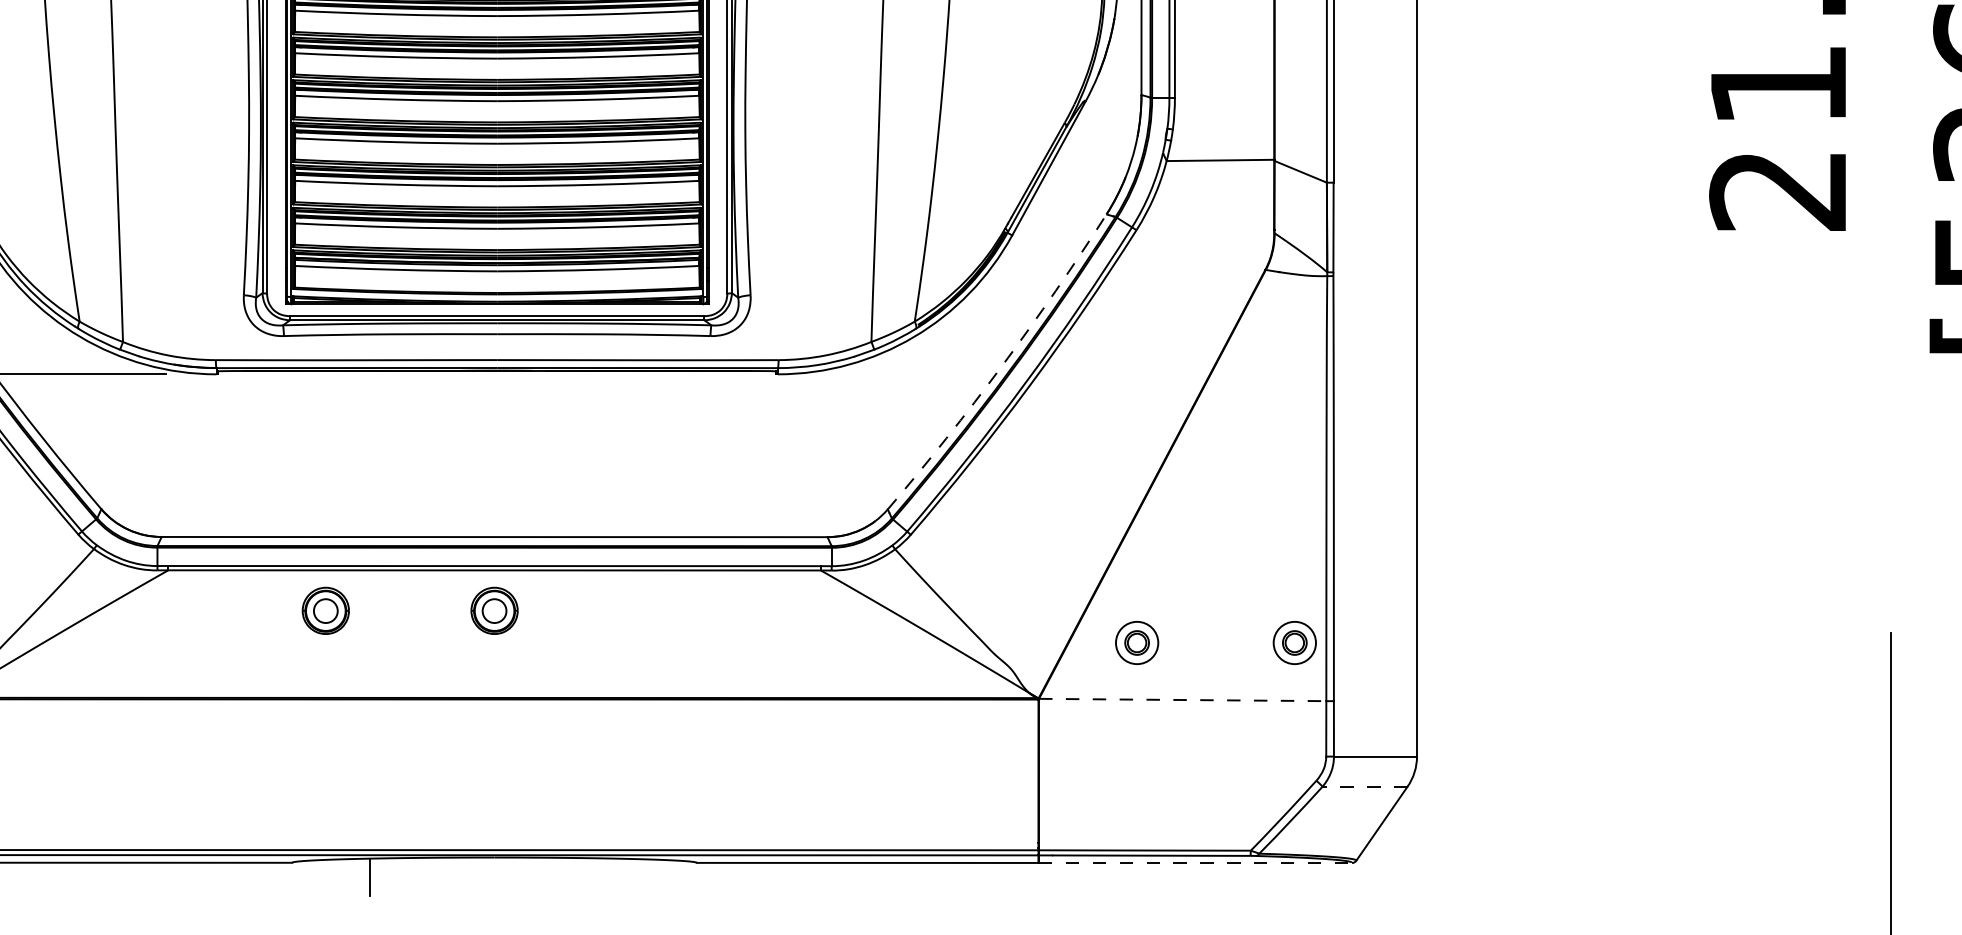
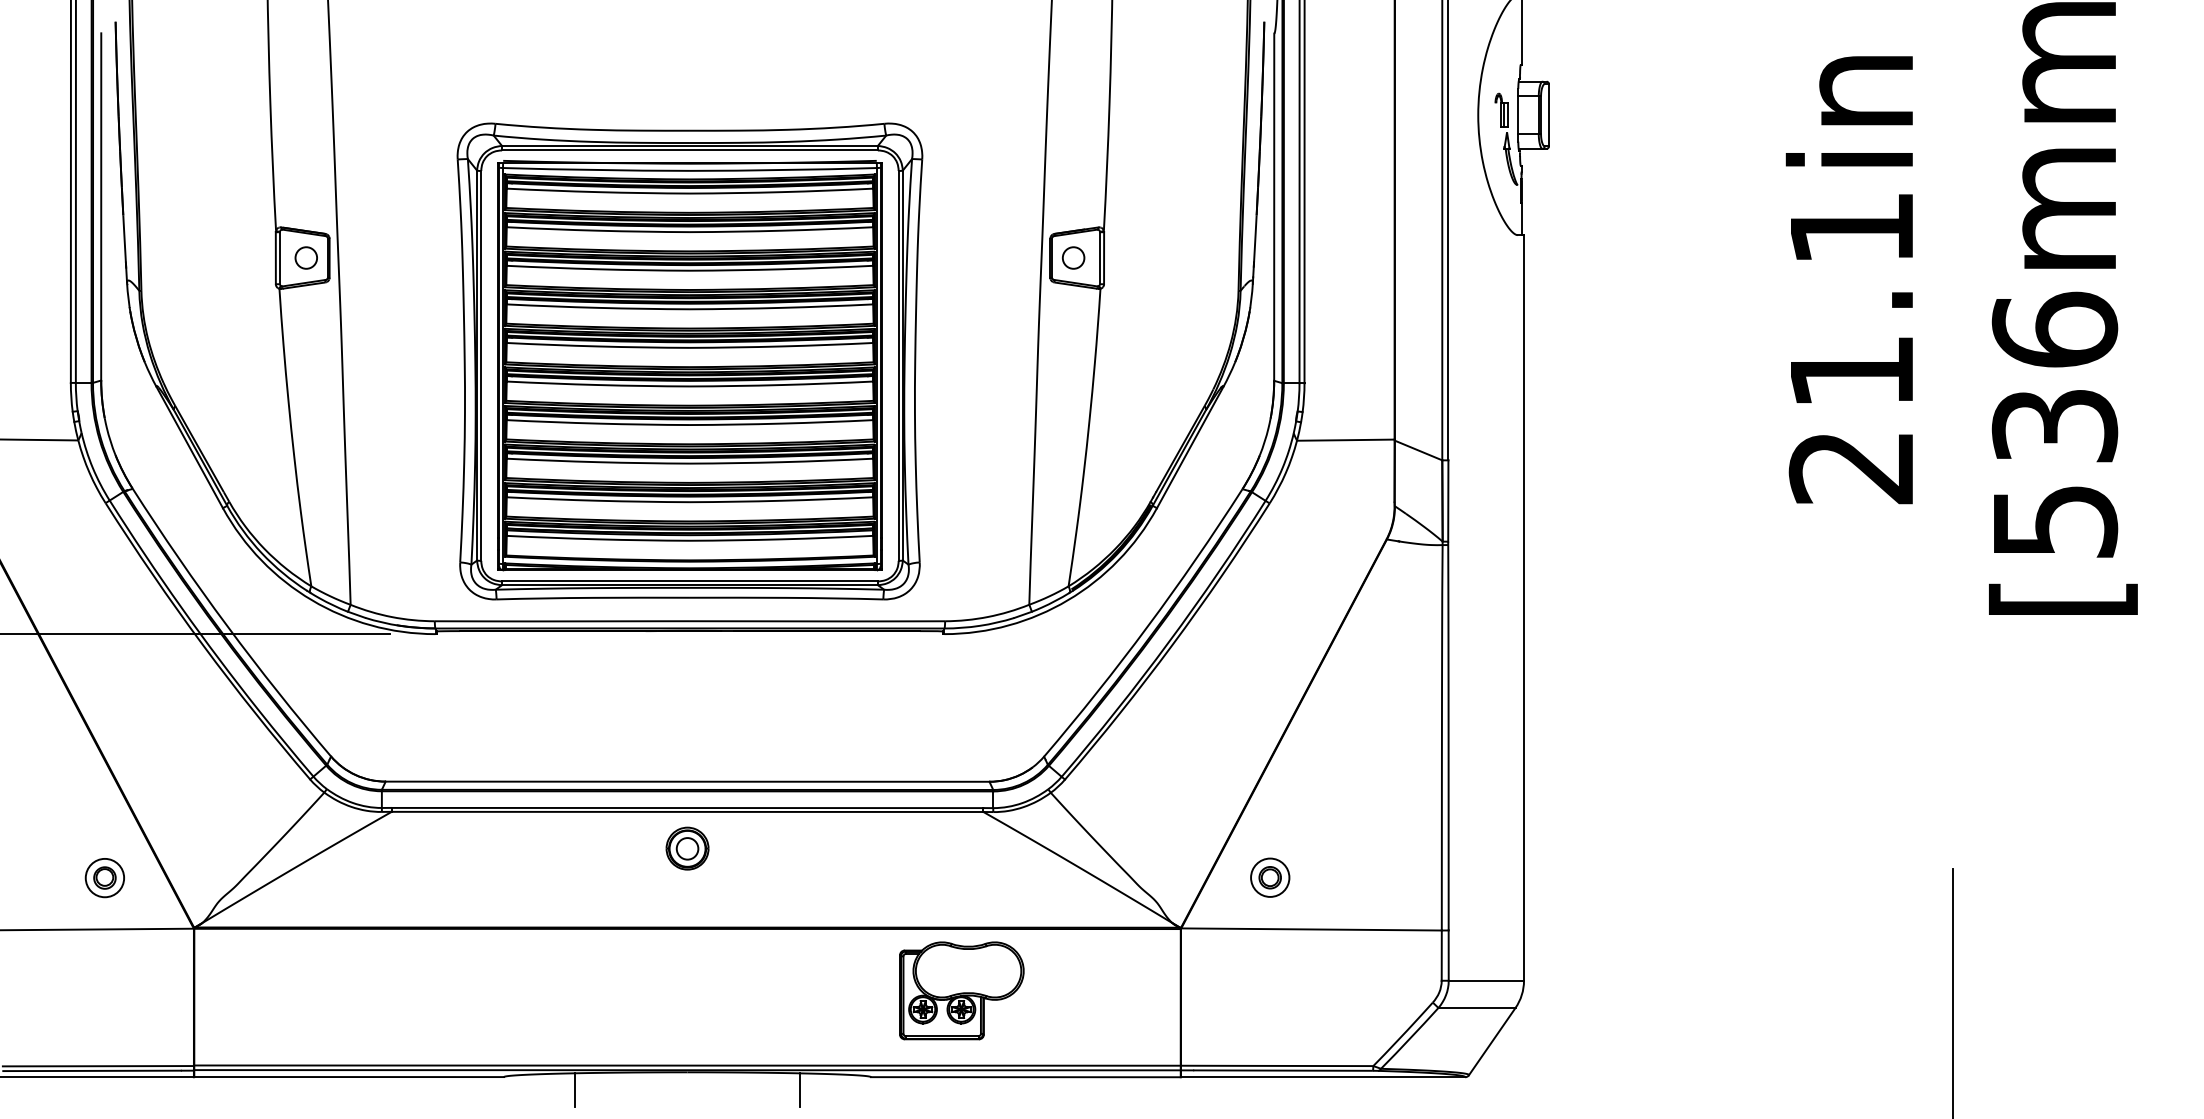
arc: (1001, 365) -> (1147, 626), dashed -> solid
part: (325, 610) -> (534, 848), removed
part: (1295, 642) -> (1413, 877), removed
line: (1183, 700) -> (1312, 929), dashed -> solid
part: (796, 767) -> (961, 990), added
line: (1364, 787) -> (1476, 1008), dashed -> solid
line: (1195, 863) -> (1323, 1077), dashed -> solid
line: (619, 876) -> (800, 1089), added

